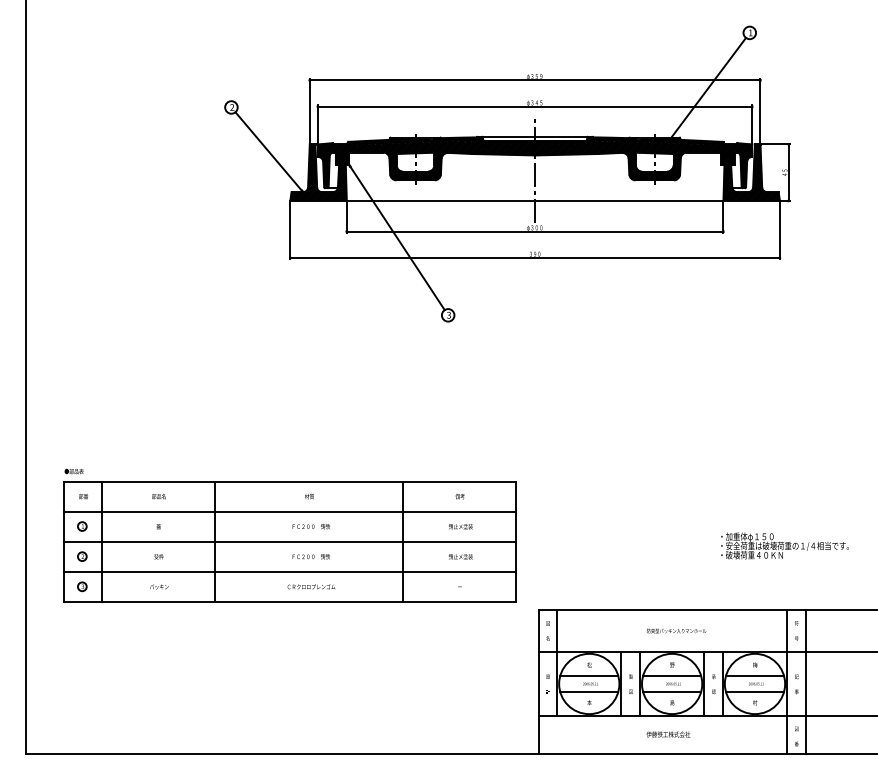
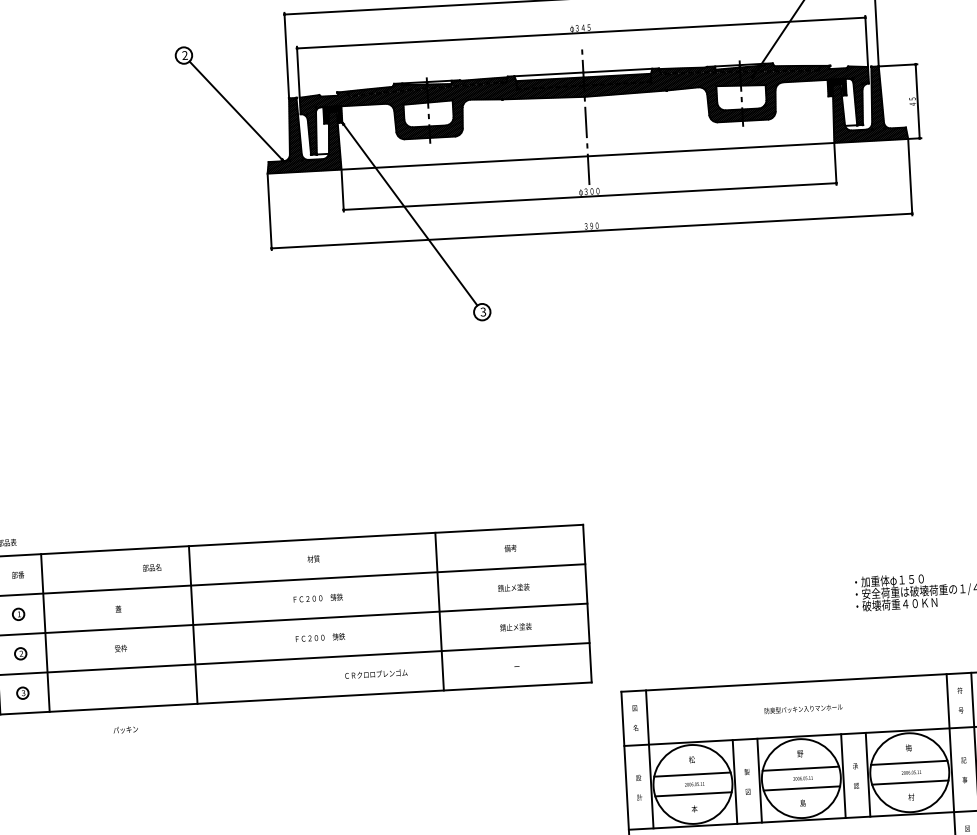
text: (158, 496) -> (151, 567), moved
text: (159, 586) -> (126, 729), moved
text: (311, 586) -> (376, 673), moved

